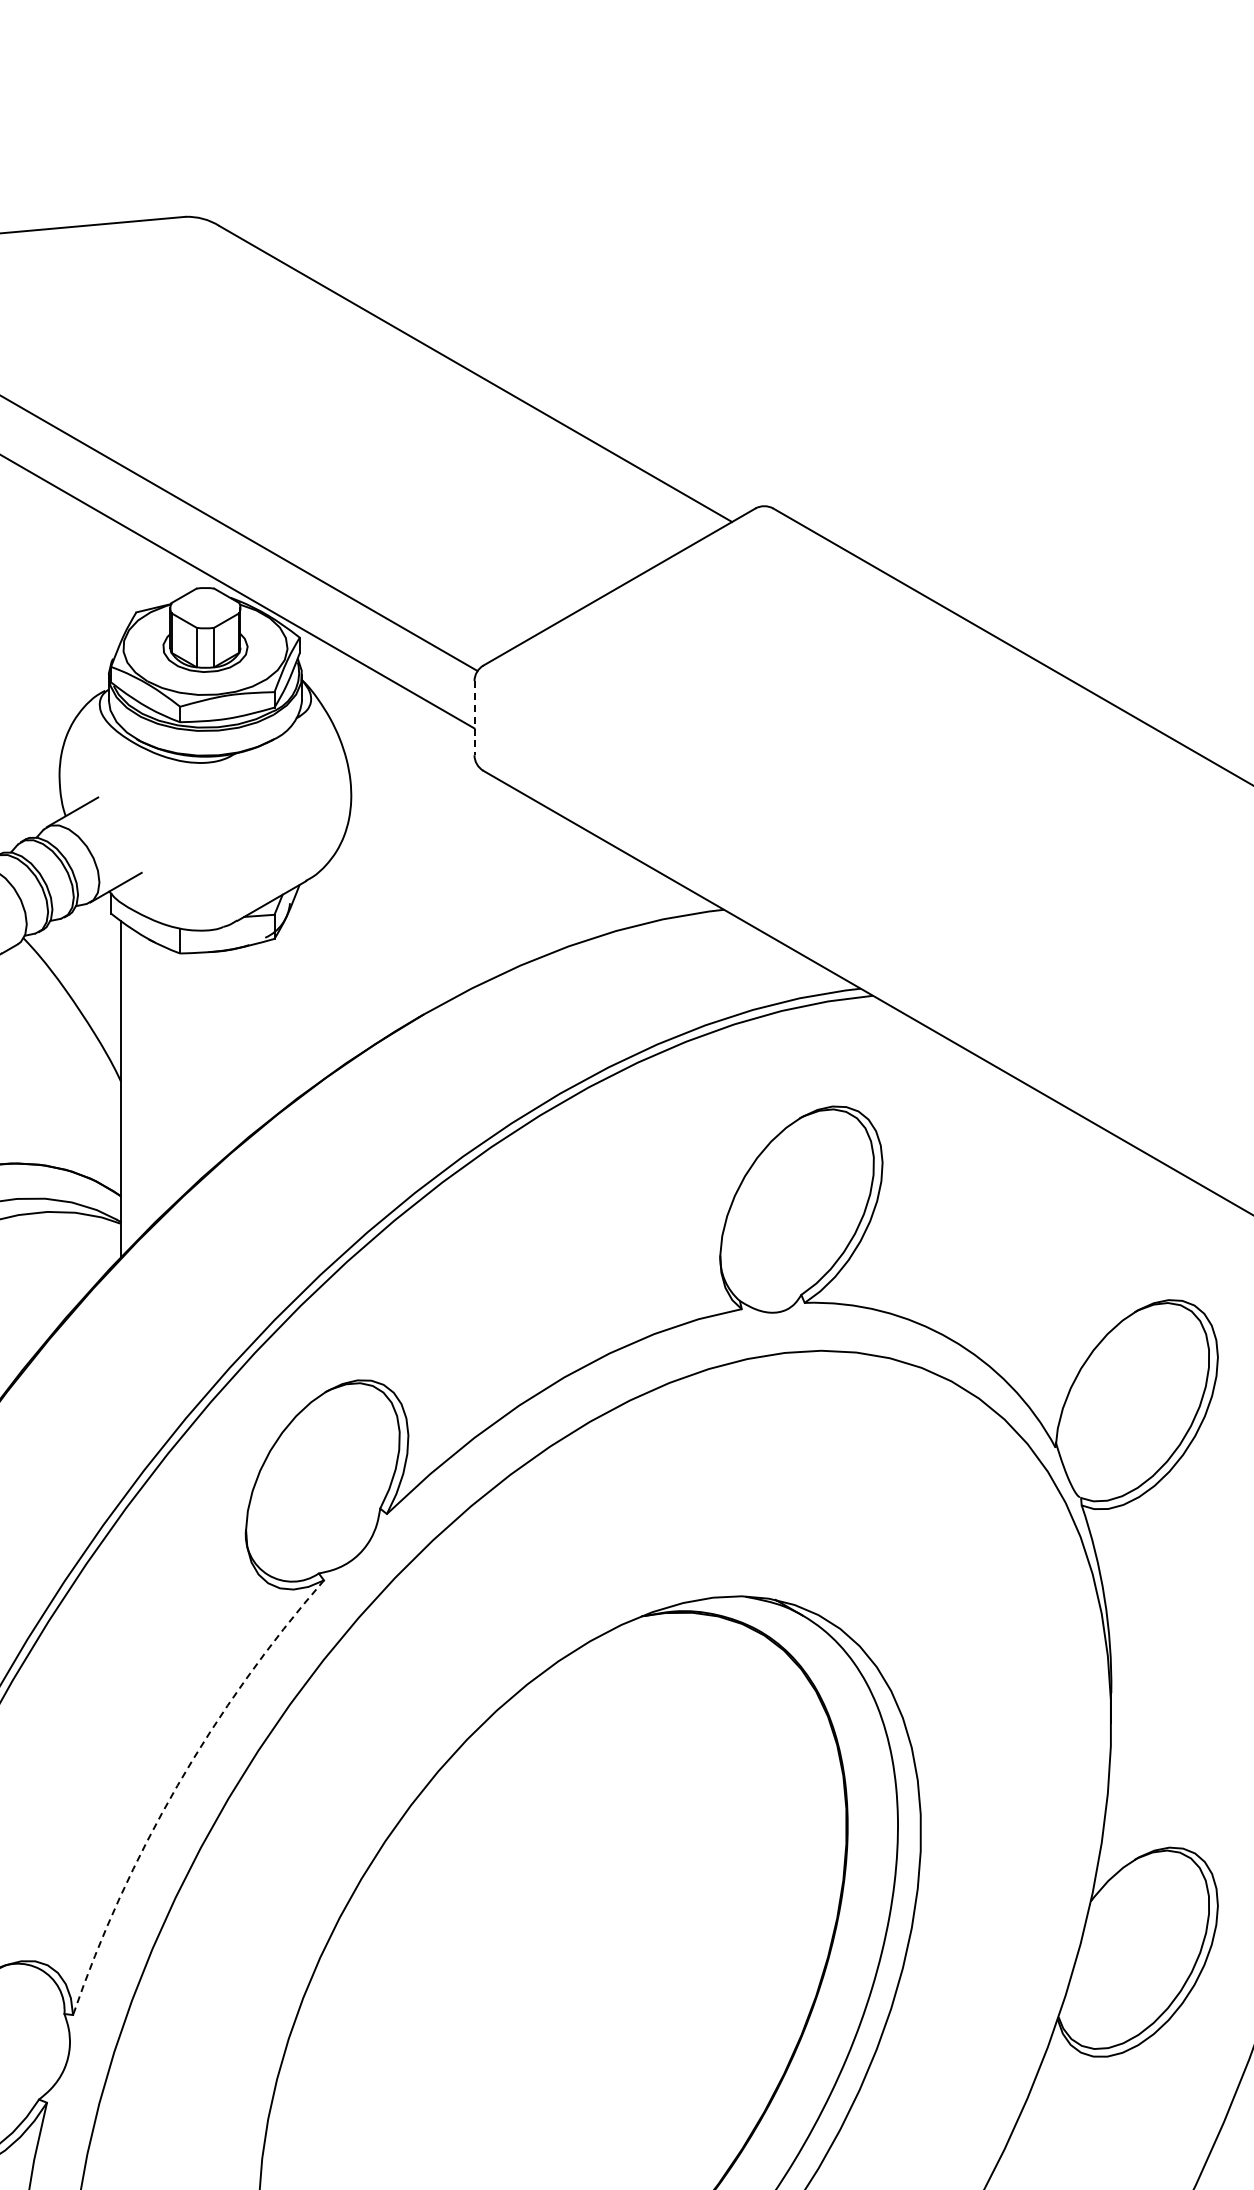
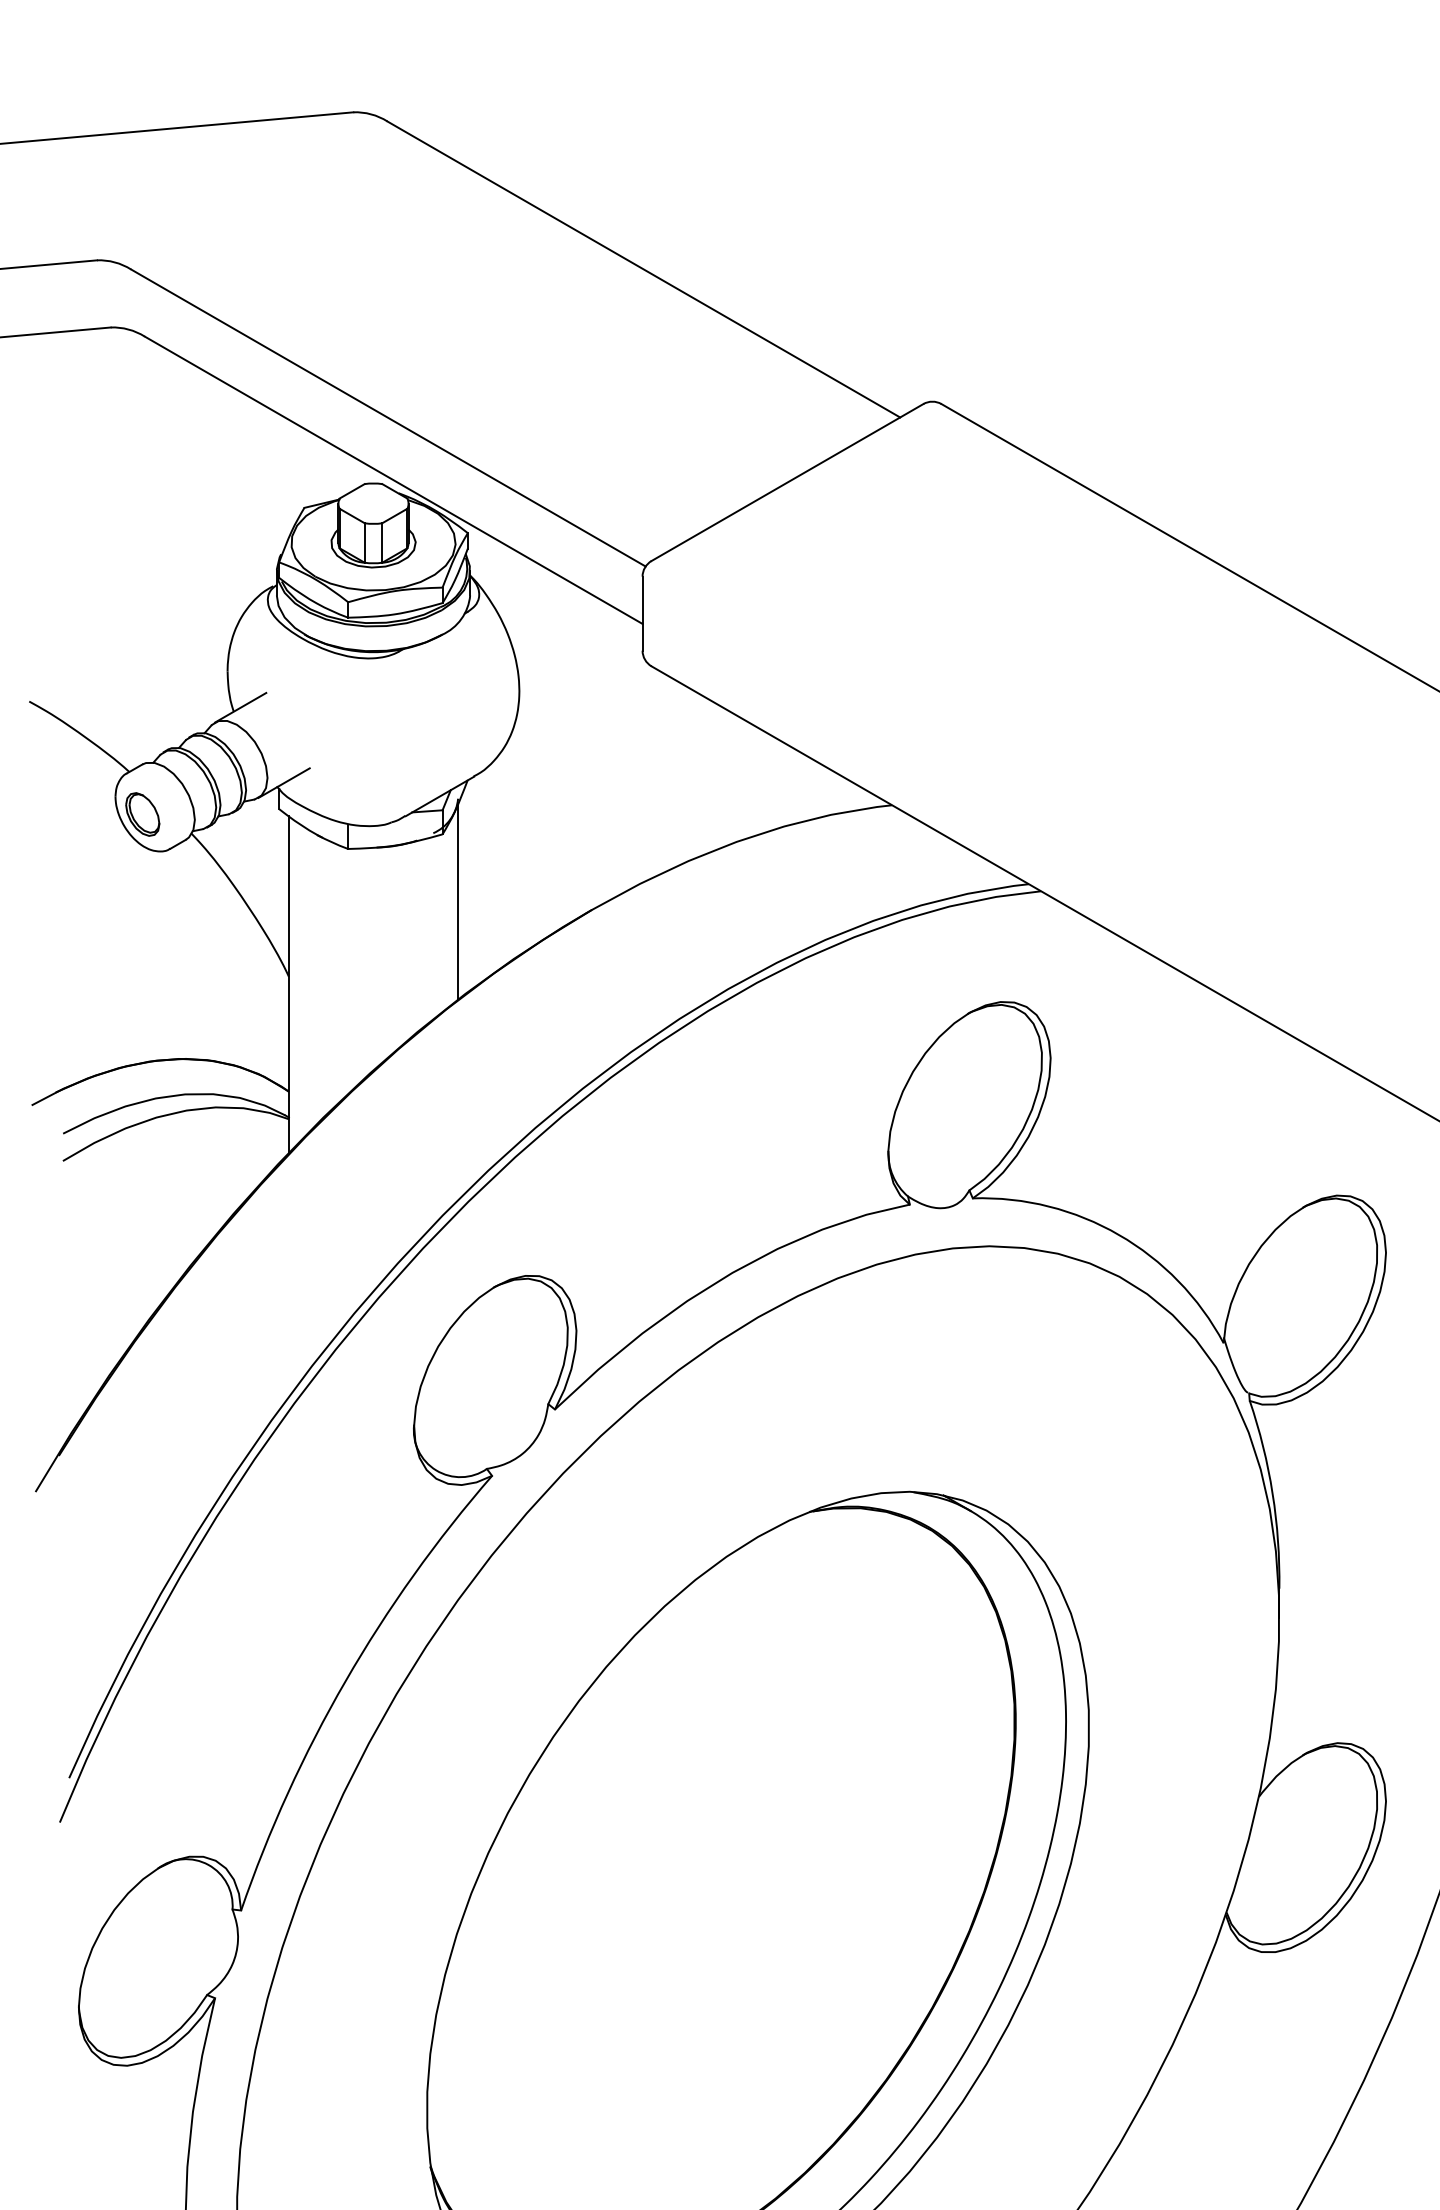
line: (474, 719) -> (642, 614), dashed -> solid
line: (290, 1006) -> (458, 901), added
arc: (177, 1786) -> (345, 1681), dashed -> solid

